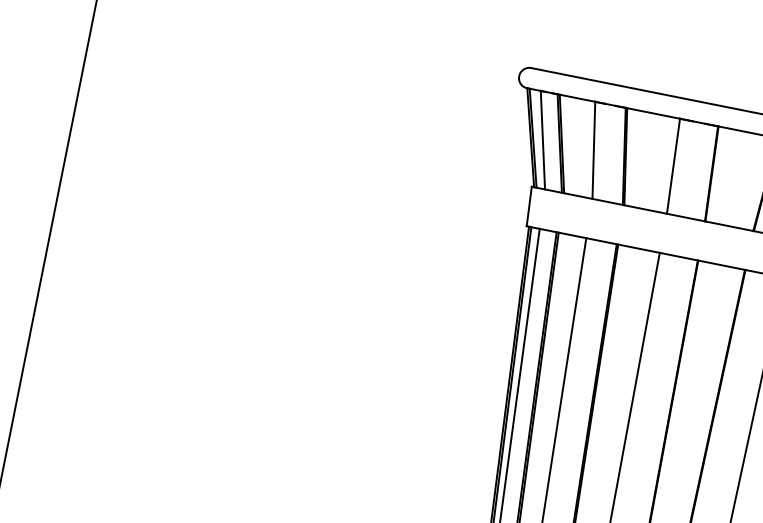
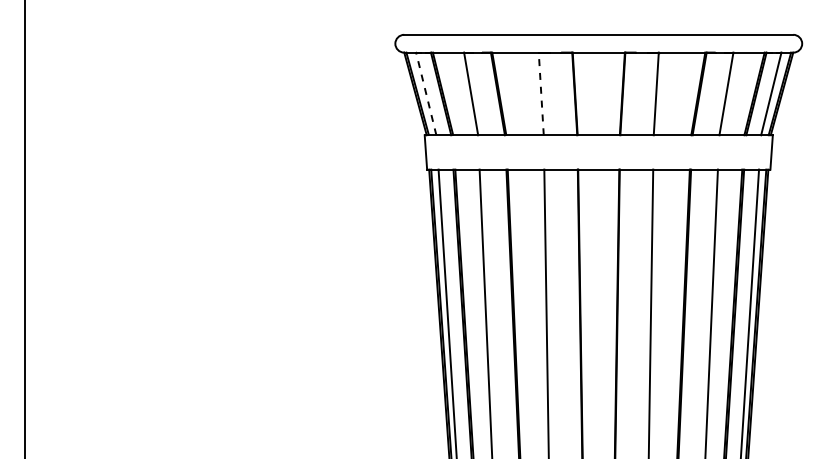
line: (543, 139) -> (426, 93), solid -> dashed
line: (673, 165) -> (541, 93), solid -> dashed

